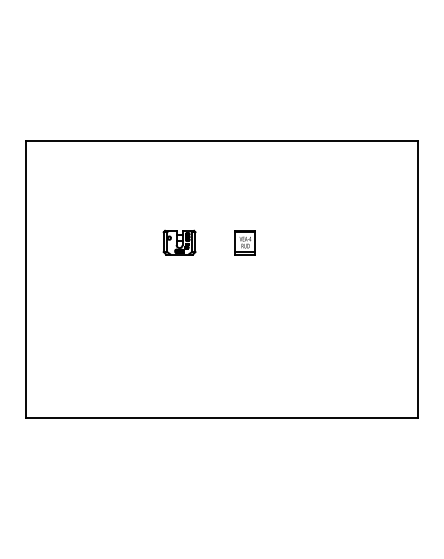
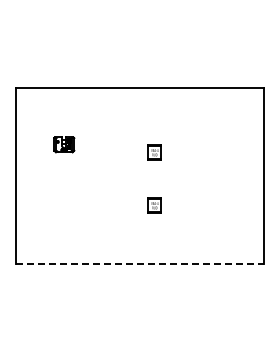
part: (179, 242) -> (64, 144), moved
part: (245, 326) -> (154, 205), added
line: (222, 418) -> (140, 263), solid -> dashed

